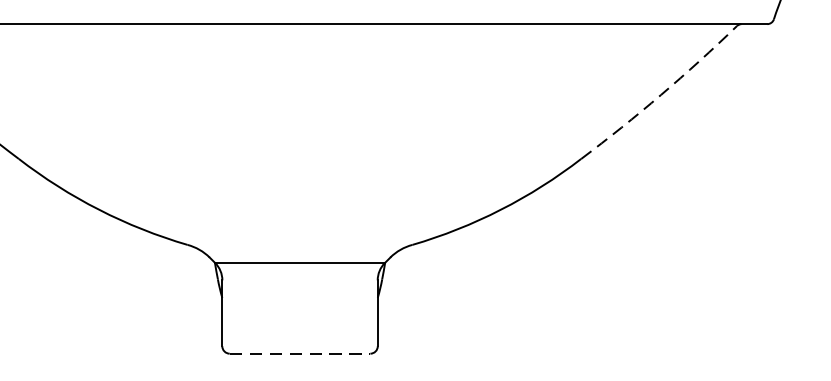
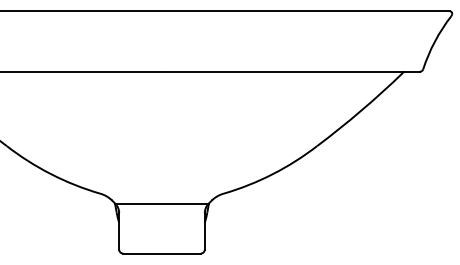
arc: (661, 94) -> (361, 110), dashed -> solid
line: (300, 353) -> (162, 253), dashed -> solid

